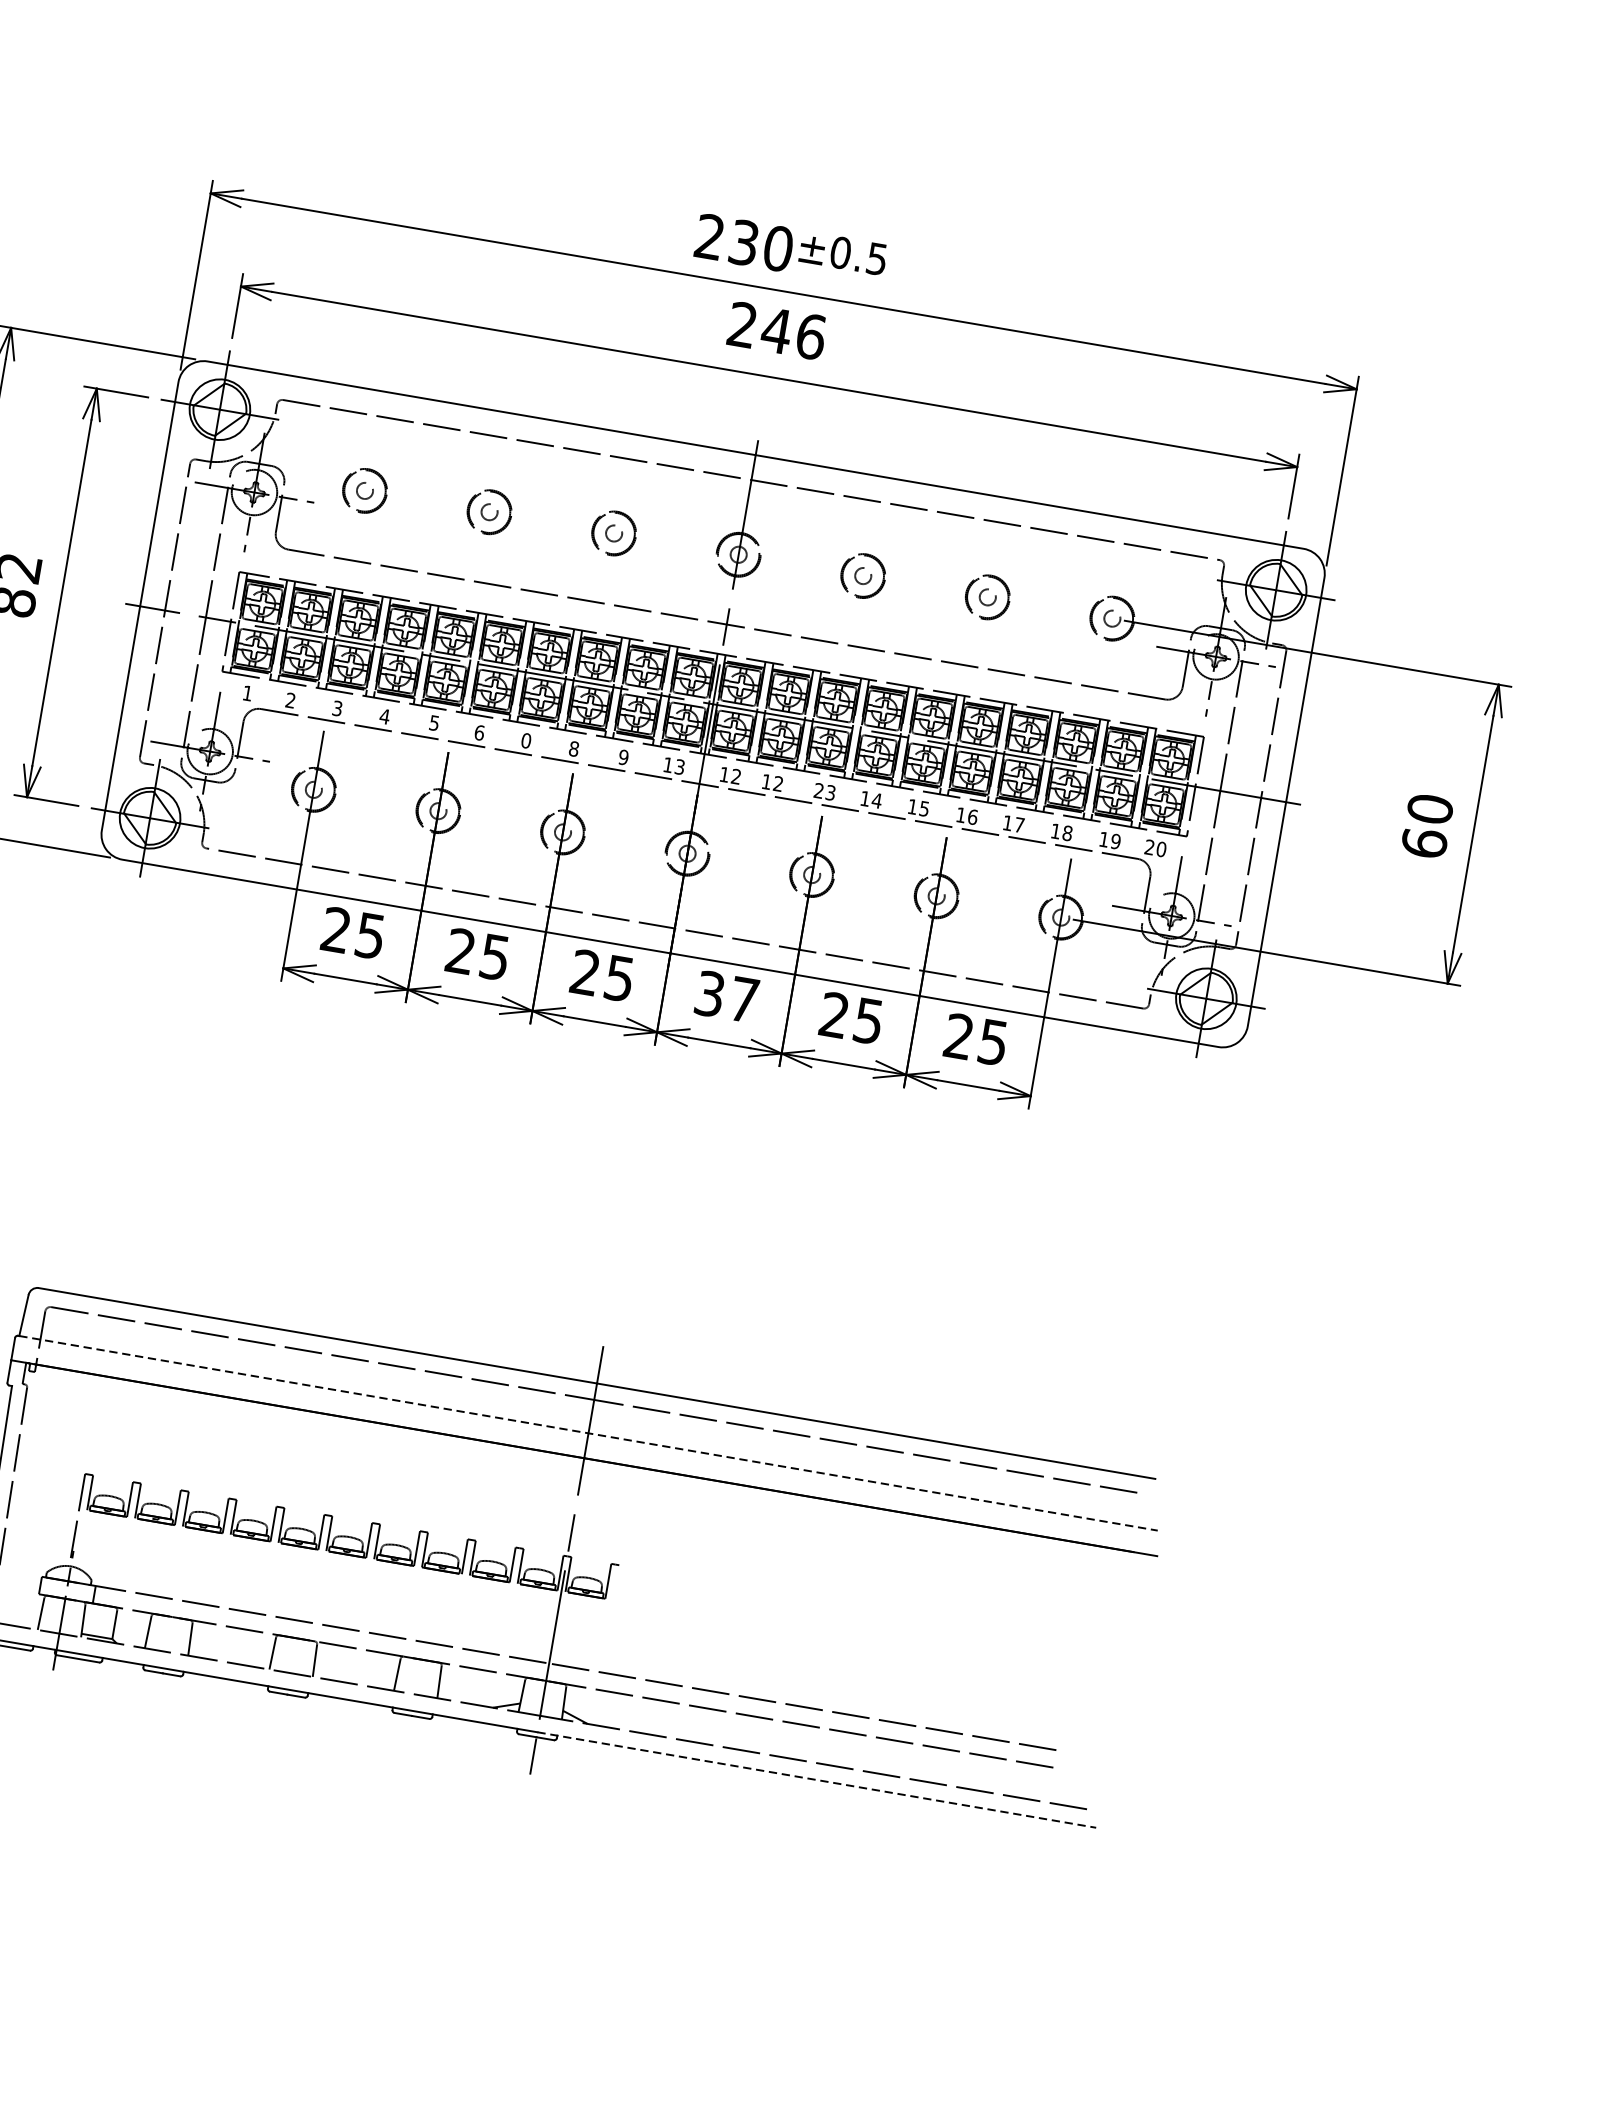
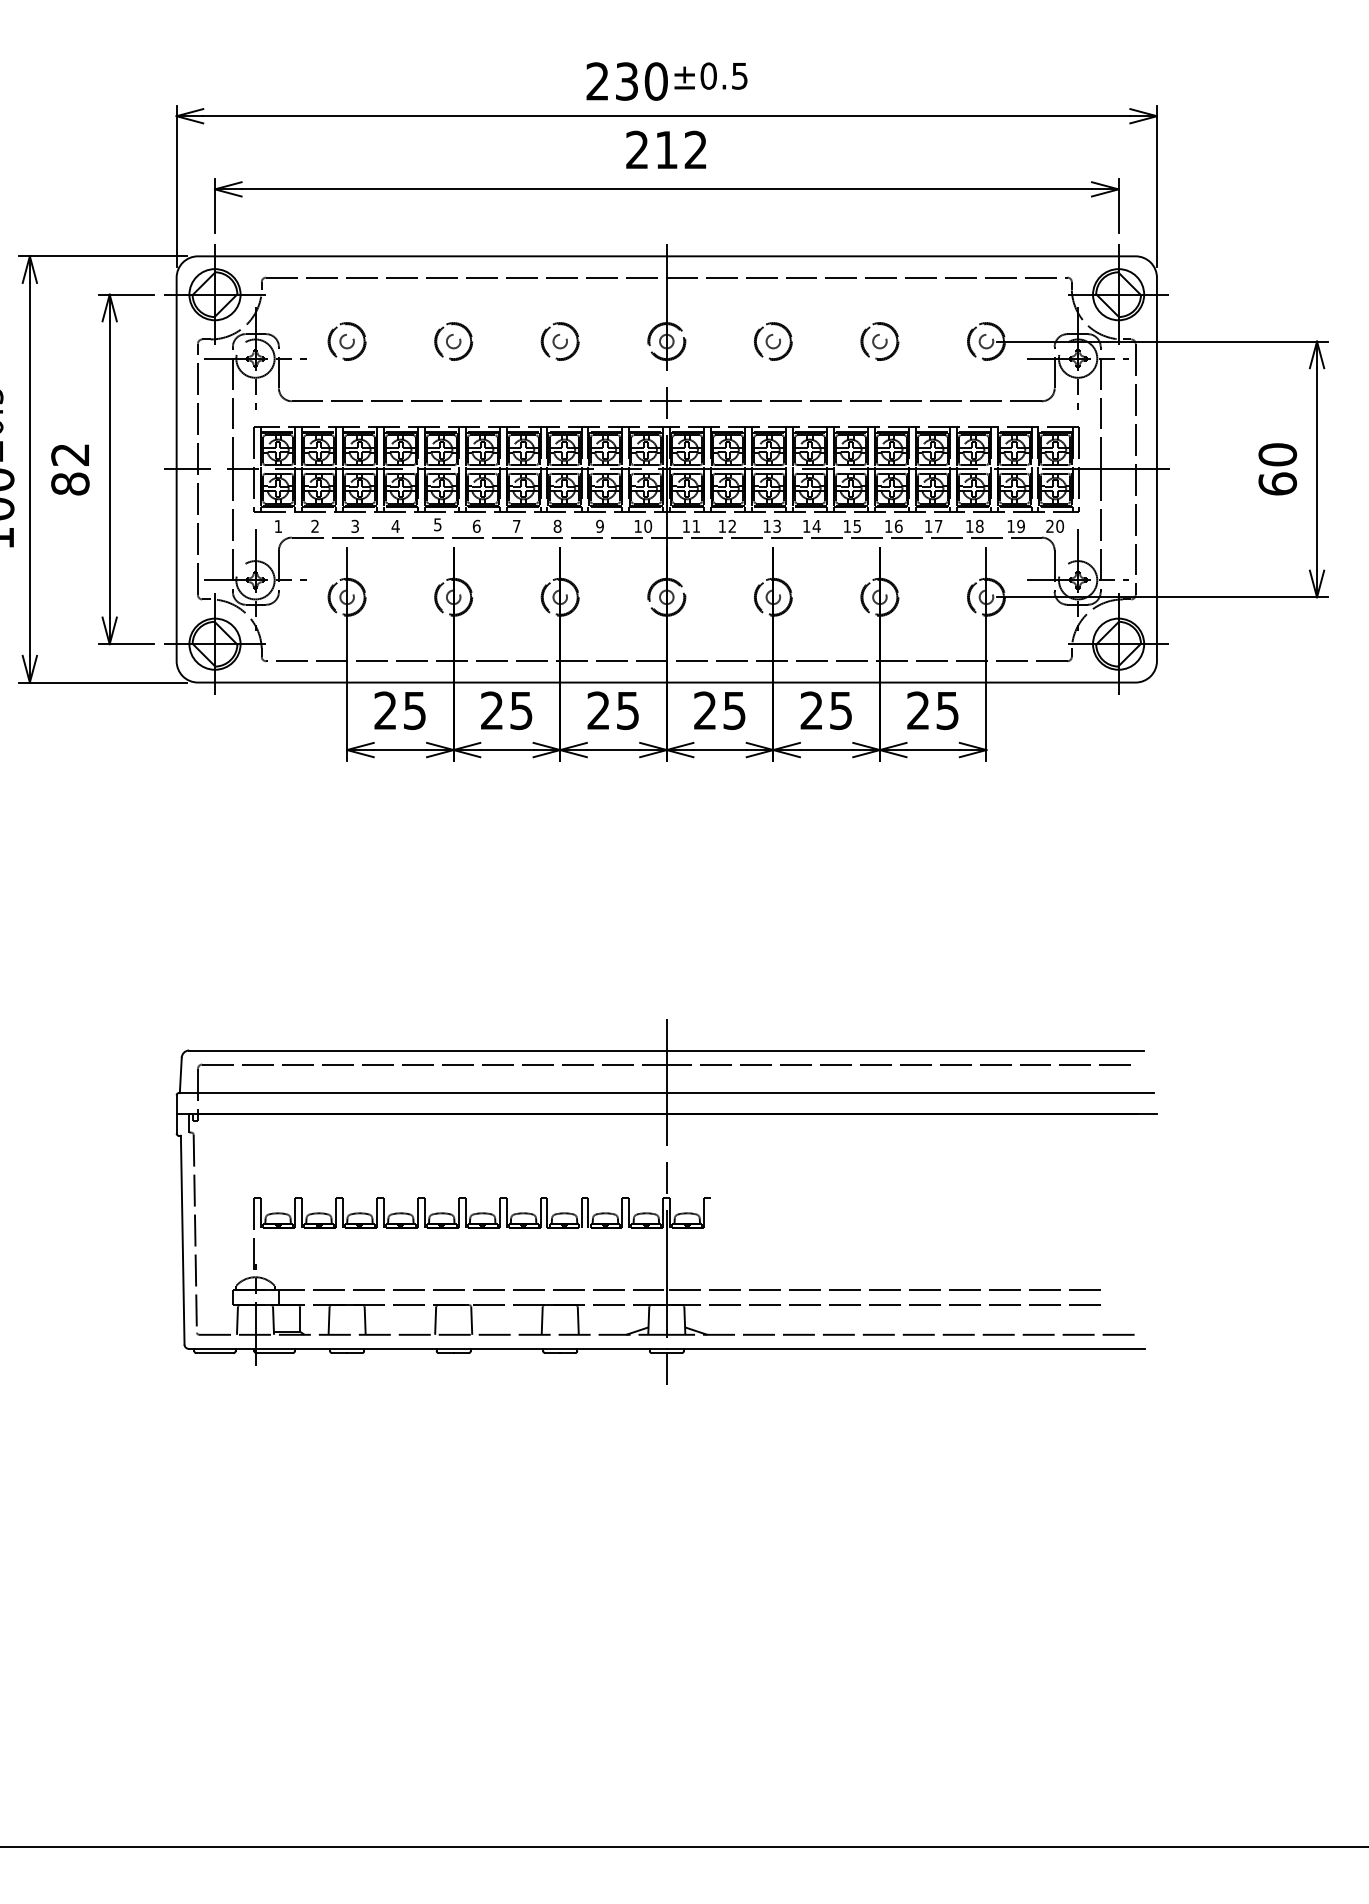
text: (793, 332) -> (680, 149), 246 -> 212
text: (526, 739) -> (516, 525), 0 -> 7
text: (680, 767) -> (648, 526), 13 -> 10
text: (735, 775) -> (695, 525), 12 -> 11
text: (818, 789) -> (766, 525), 23 -> 13
text: (726, 996) -> (719, 710), 37 -> 25
line: (588, 1433) -> (666, 1093), dashed -> solid
line: (817, 1779) -> (906, 1348), dashed -> solid

